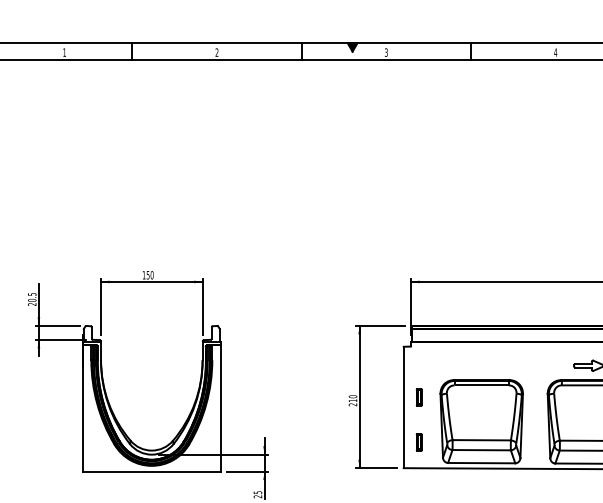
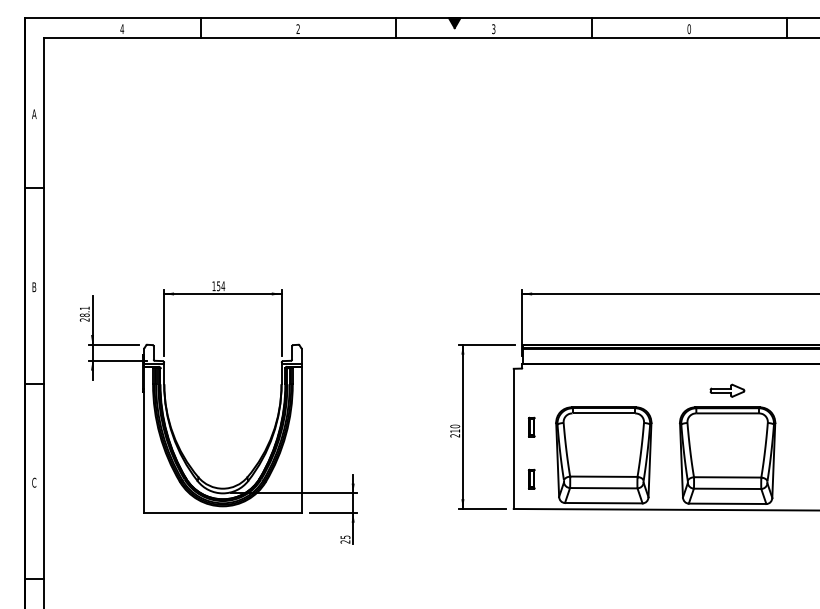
text: (64, 52) -> (122, 28), 1 -> 4
text: (555, 52) -> (689, 29), 4 -> 0
text: (152, 275) -> (223, 286), 150 -> 154
text: (31, 297) -> (84, 311), 20.5 -> 28.1

